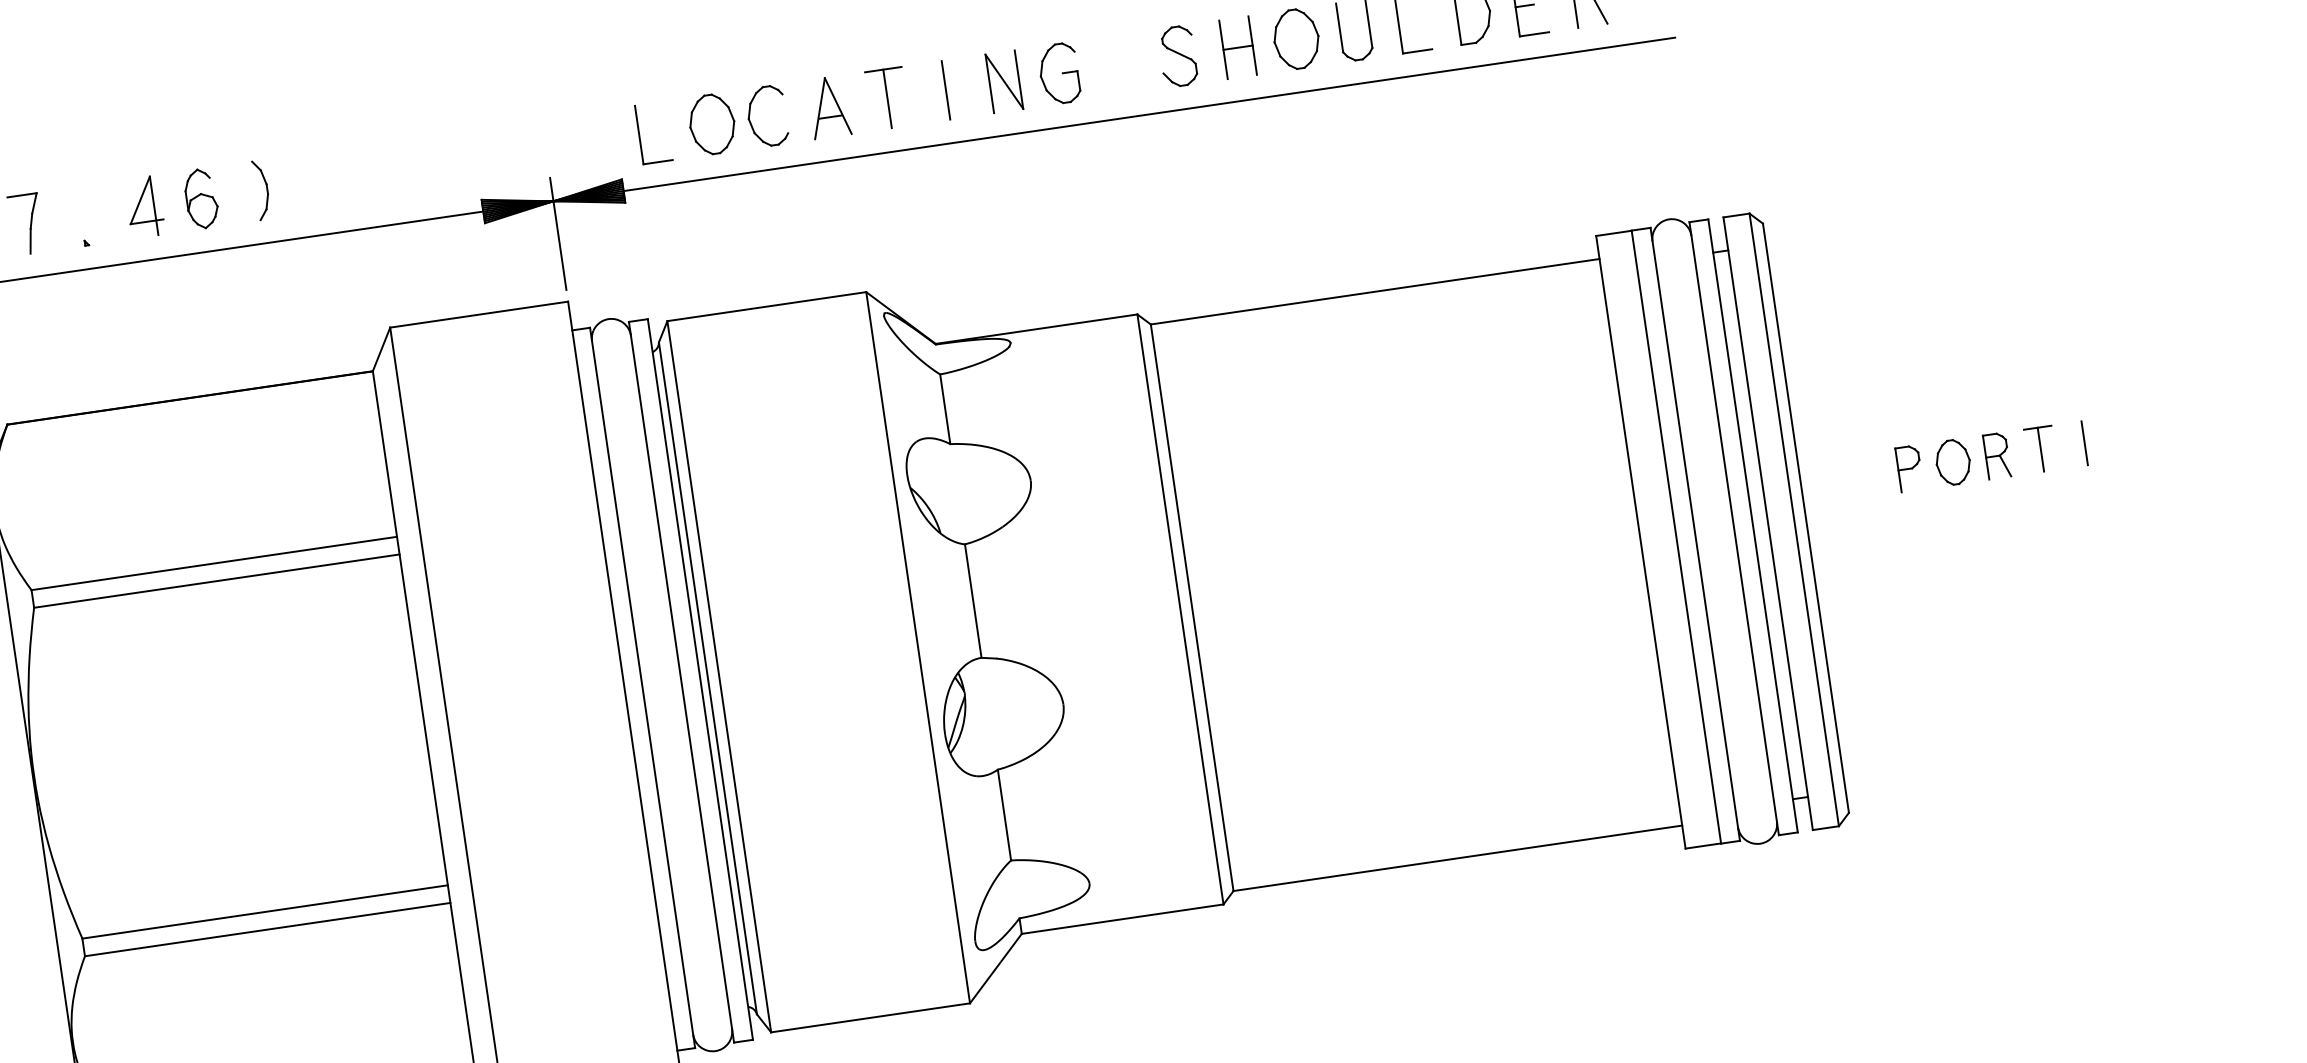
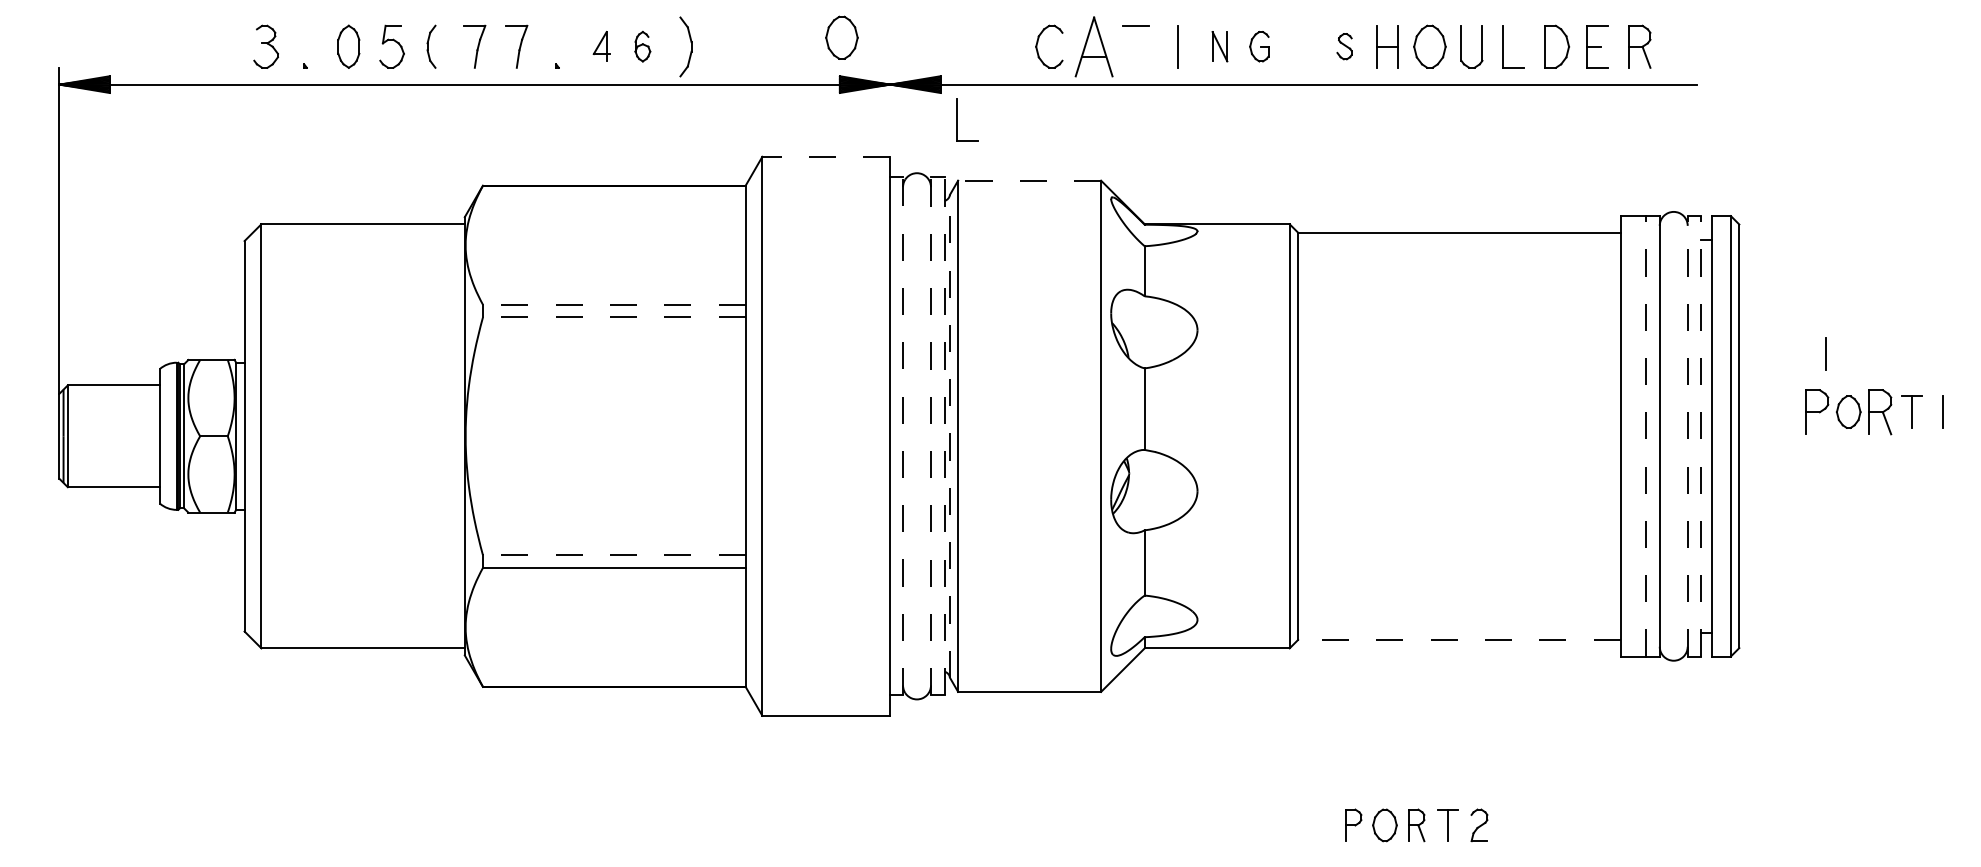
part: (1177, 56) -> (1344, 46), size x0.6
part: (1059, 73) -> (1259, 46), size x0.7
part: (1003, 81) -> (1219, 46), size x0.7
line: (886, 98) -> (1135, 46), removed
part: (828, 107) -> (1093, 46), size x1.4
part: (711, 124) -> (841, 37), moved
part: (639, 134) -> (957, 119), moved
part: (262, 189) -> (686, 46), size x1.4
part: (201, 198) -> (642, 46), size x0.7
part: (144, 206) -> (601, 46), size x0.7
line: (558, 233) -> (890, 107), removed
line: (766, 306) -> (1029, 180), solid -> dashed
line: (479, 314) -> (826, 156), solid -> dashed
line: (1909, 385) -> (1825, 353), added
part: (1997, 455) -> (1880, 411), size x1.4
part: (1909, 467) -> (1817, 411), size x1.4
line: (1753, 524) -> (1701, 435), solid -> dashed
line: (1733, 527) -> (1687, 435), solid -> dashed
line: (1676, 535) -> (1646, 435), solid -> dashed
line: (213, 563) -> (613, 304), solid -> dashed
line: (215, 581) -> (613, 317), solid -> dashed
line: (700, 678) -> (944, 435), solid -> dashed
line: (708, 678) -> (950, 436), solid -> dashed
line: (682, 681) -> (931, 435), solid -> dashed
line: (643, 688) -> (903, 436), solid -> dashed
line: (1456, 857) -> (1458, 639), solid -> dashed
line: (264, 912) -> (613, 555), solid -> dashed

